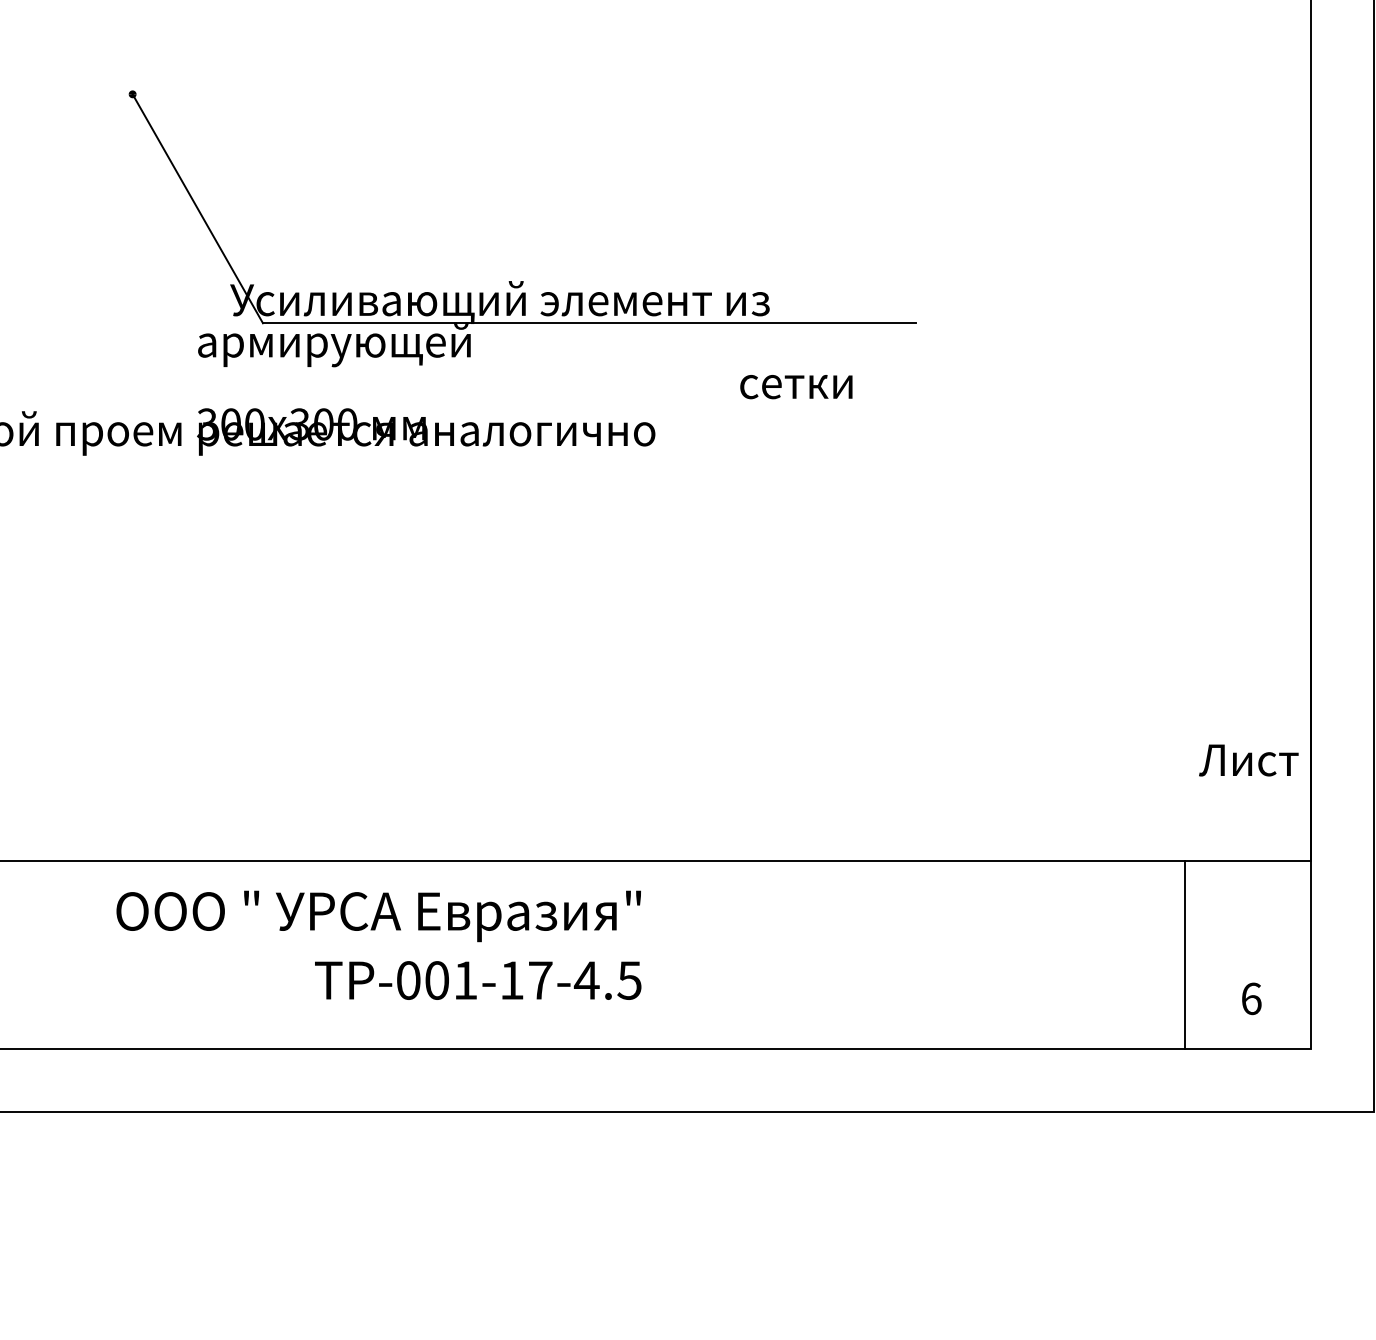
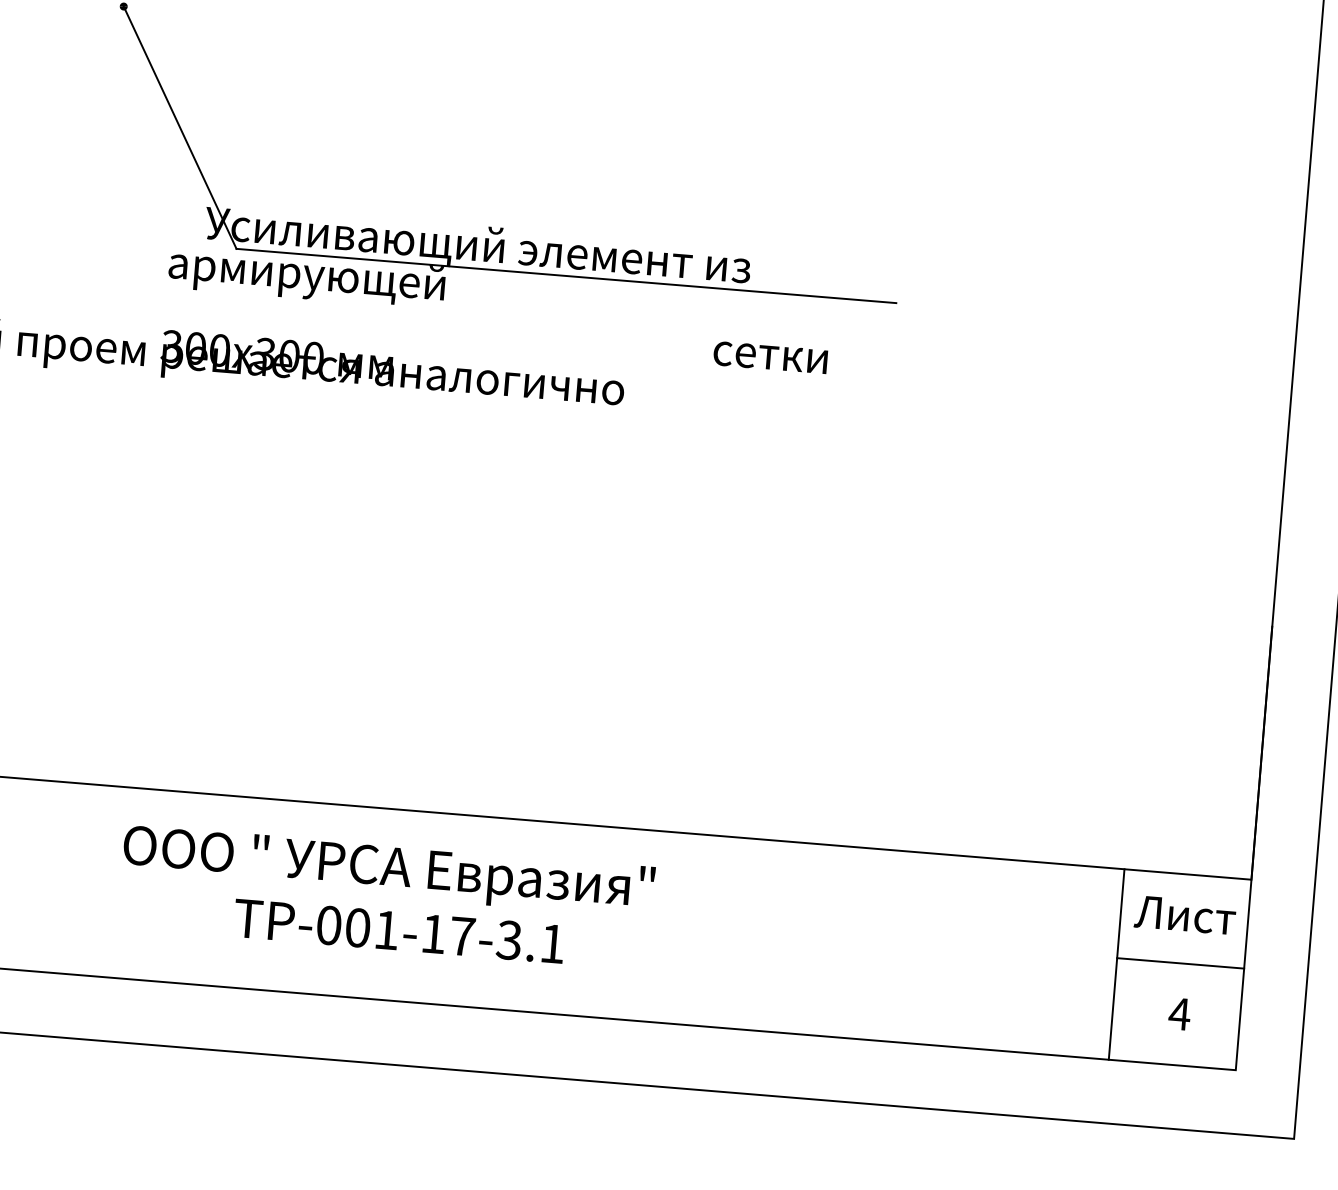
text: (1248, 760) -> (1184, 915), moved
text: (378, 916) -> (388, 871), moved
line: (1248, 948) -> (1180, 962), added
text: (607, 980) -> (530, 942), -001-17-4.5 -> -001-17-3.1
text: (1251, 998) -> (1179, 1013), 6 -> 4

